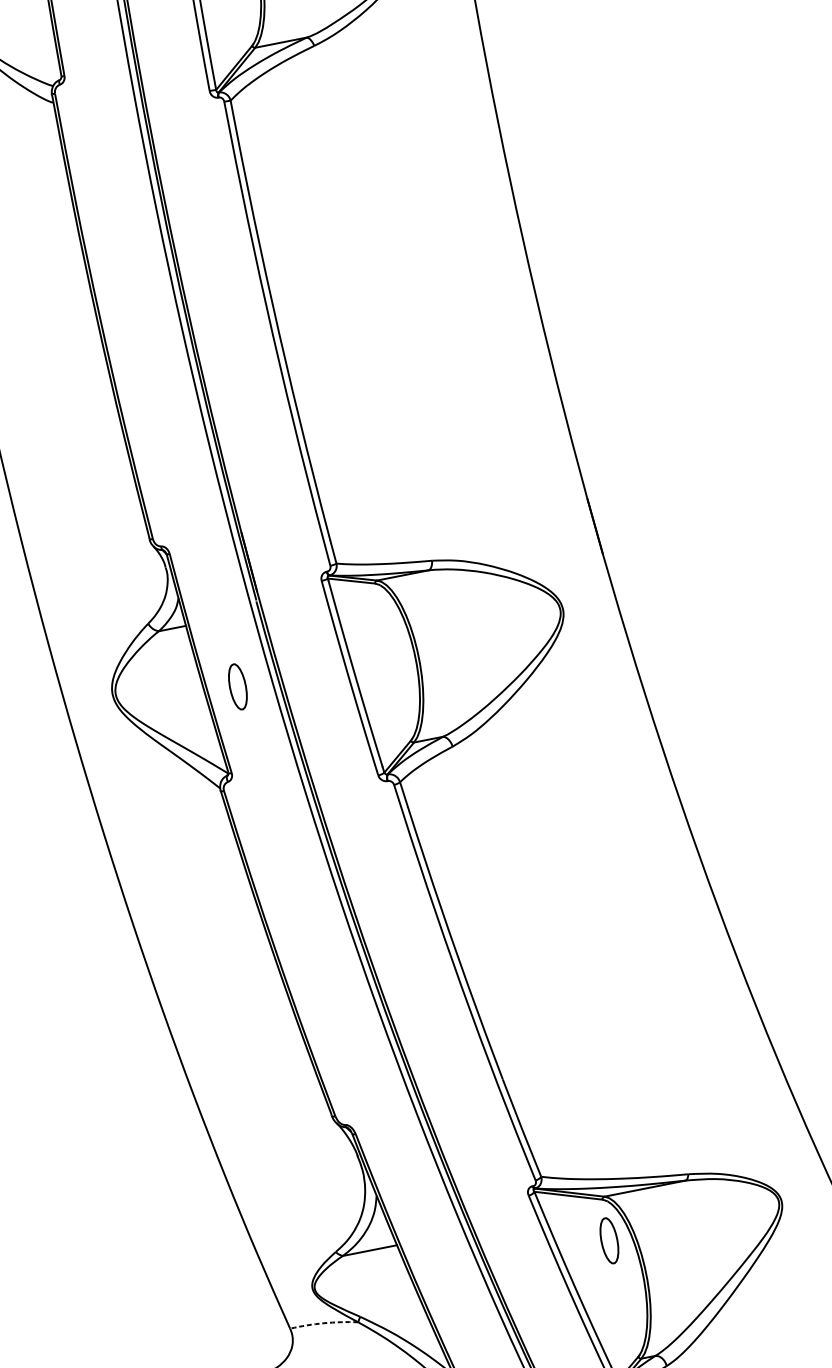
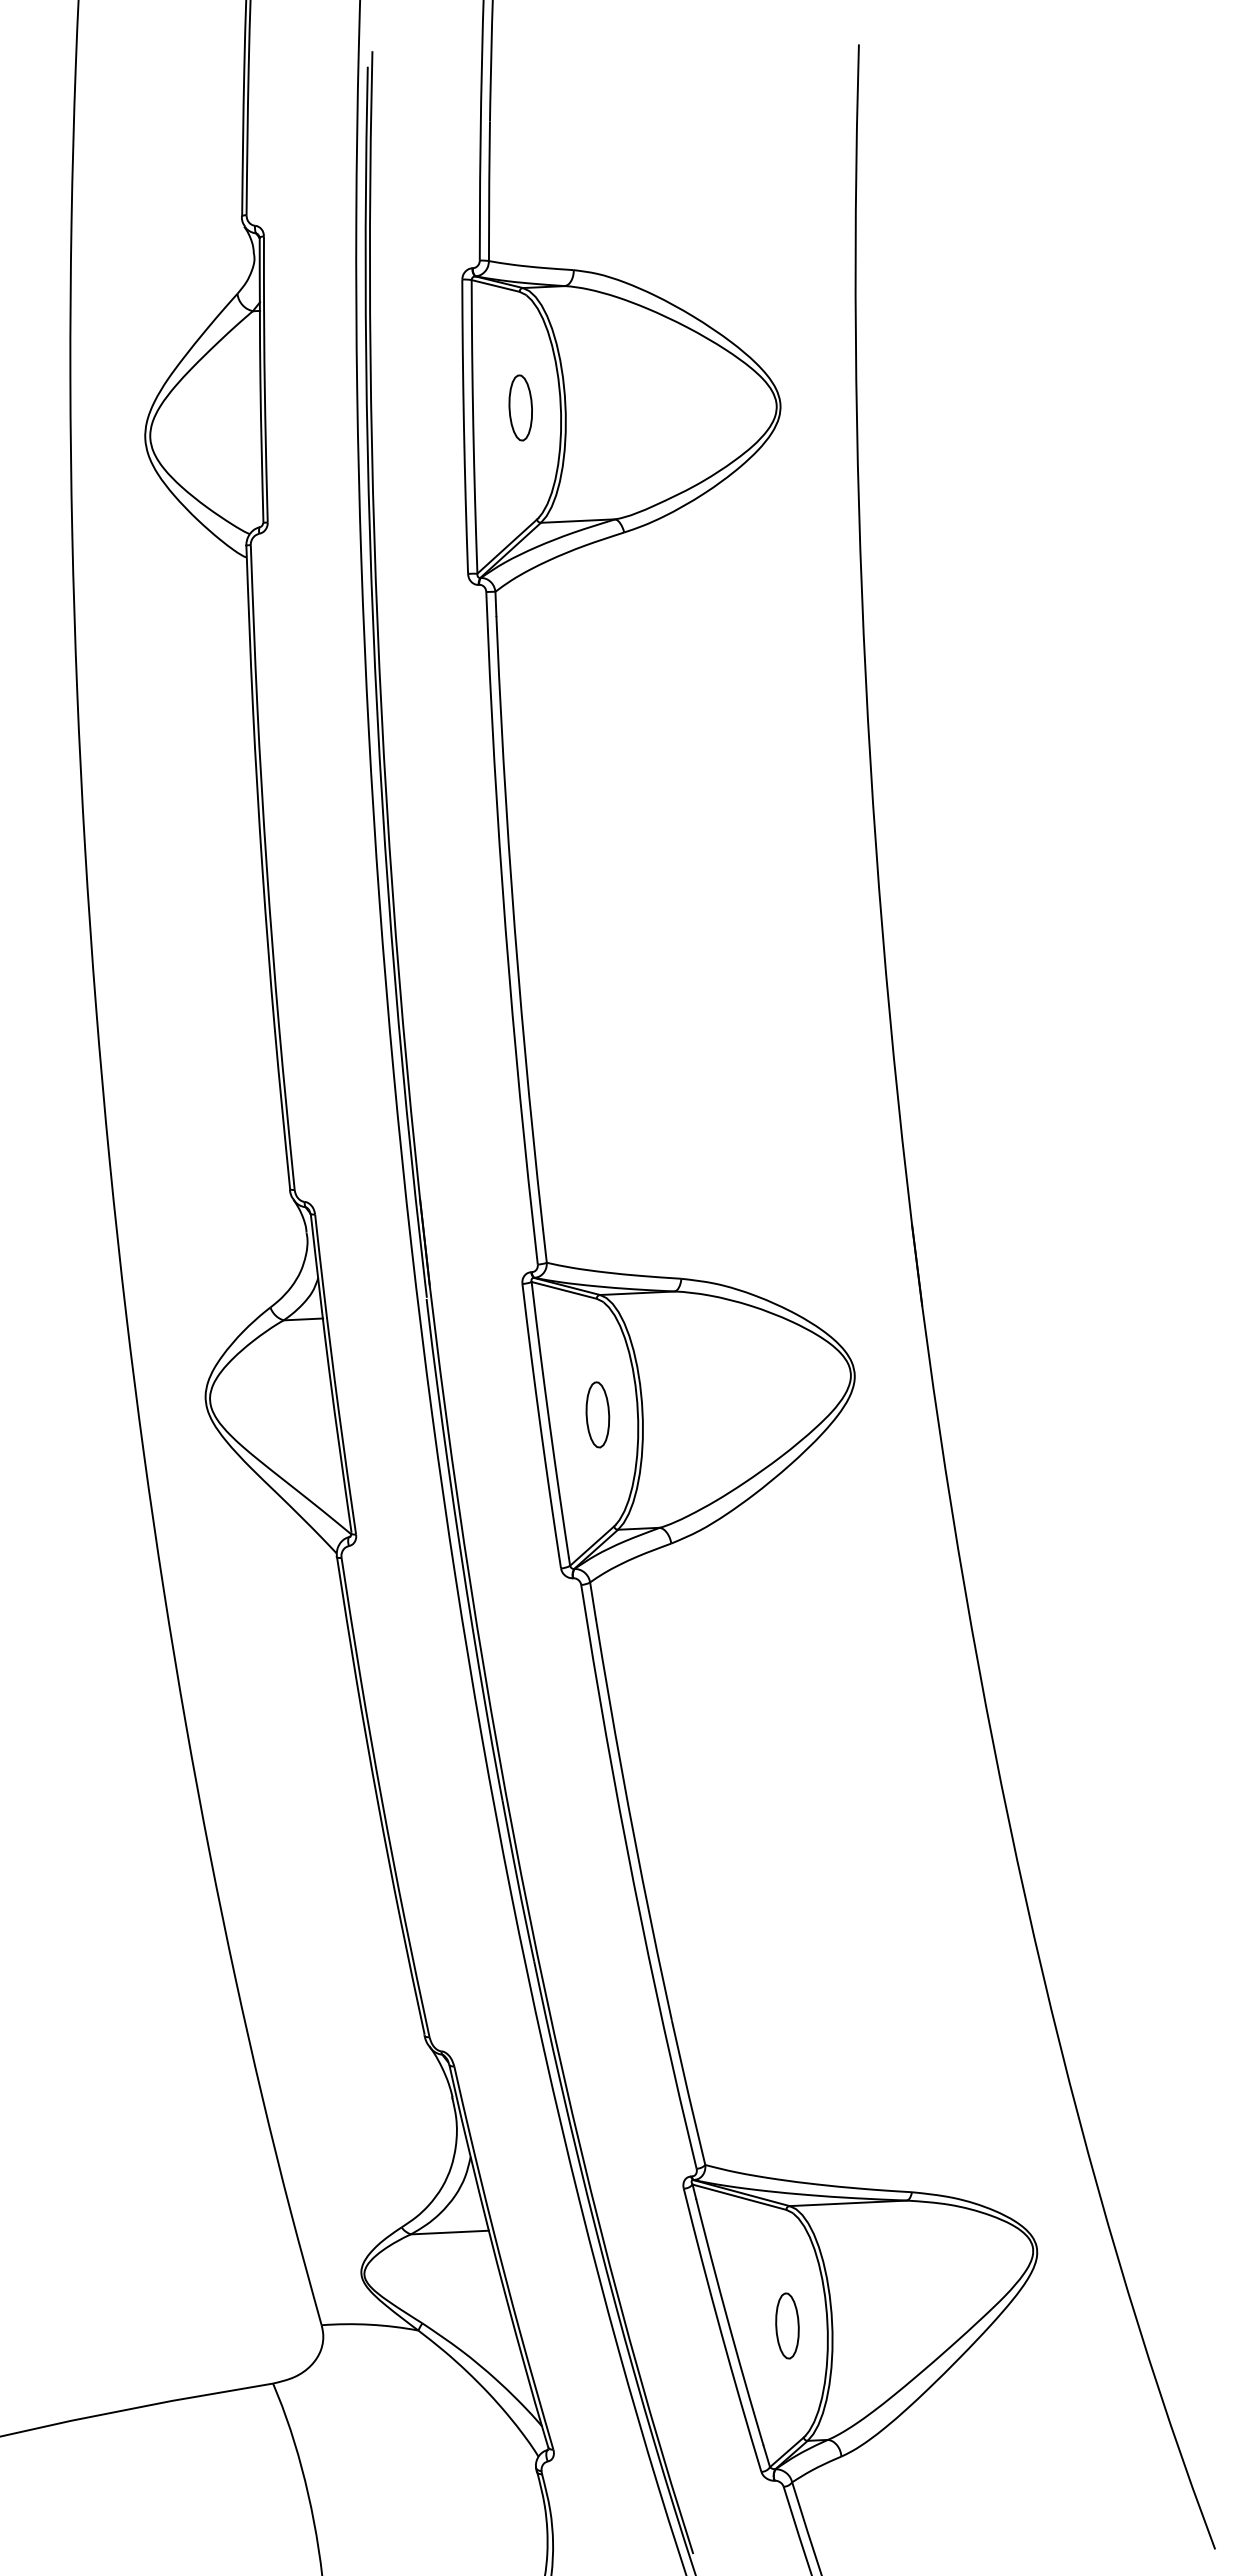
part: (237, 686) -> (597, 1414), moved
part: (609, 1240) -> (787, 2325), moved
arc: (324, 1323) -> (370, 2324), dashed -> solid

